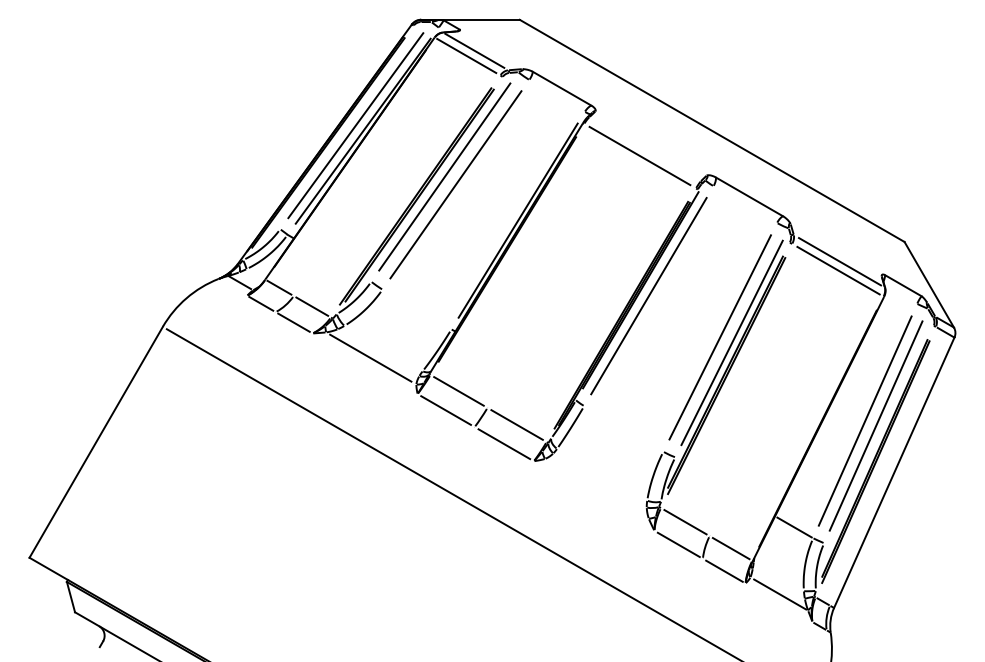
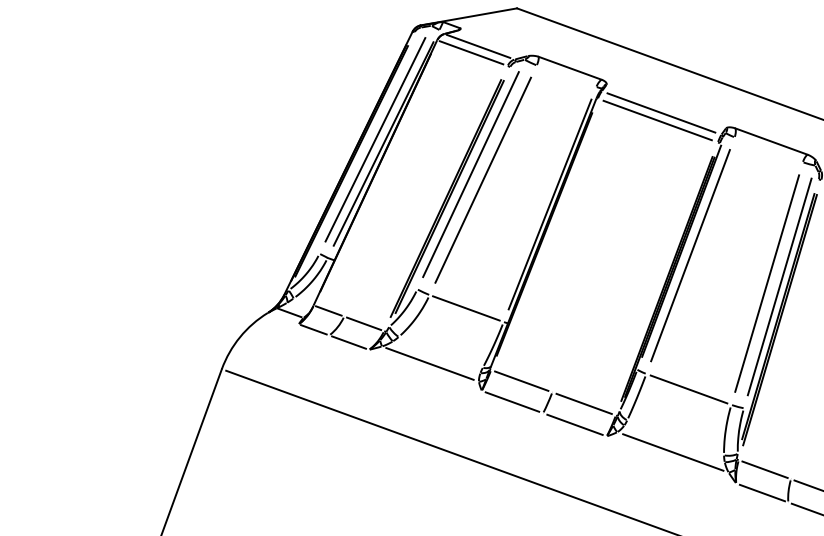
line: (644, 149) -> (661, 113), added
line: (416, 309) -> (466, 308), added
line: (623, 428) -> (688, 389), added
line: (596, 488) -> (672, 452), added

